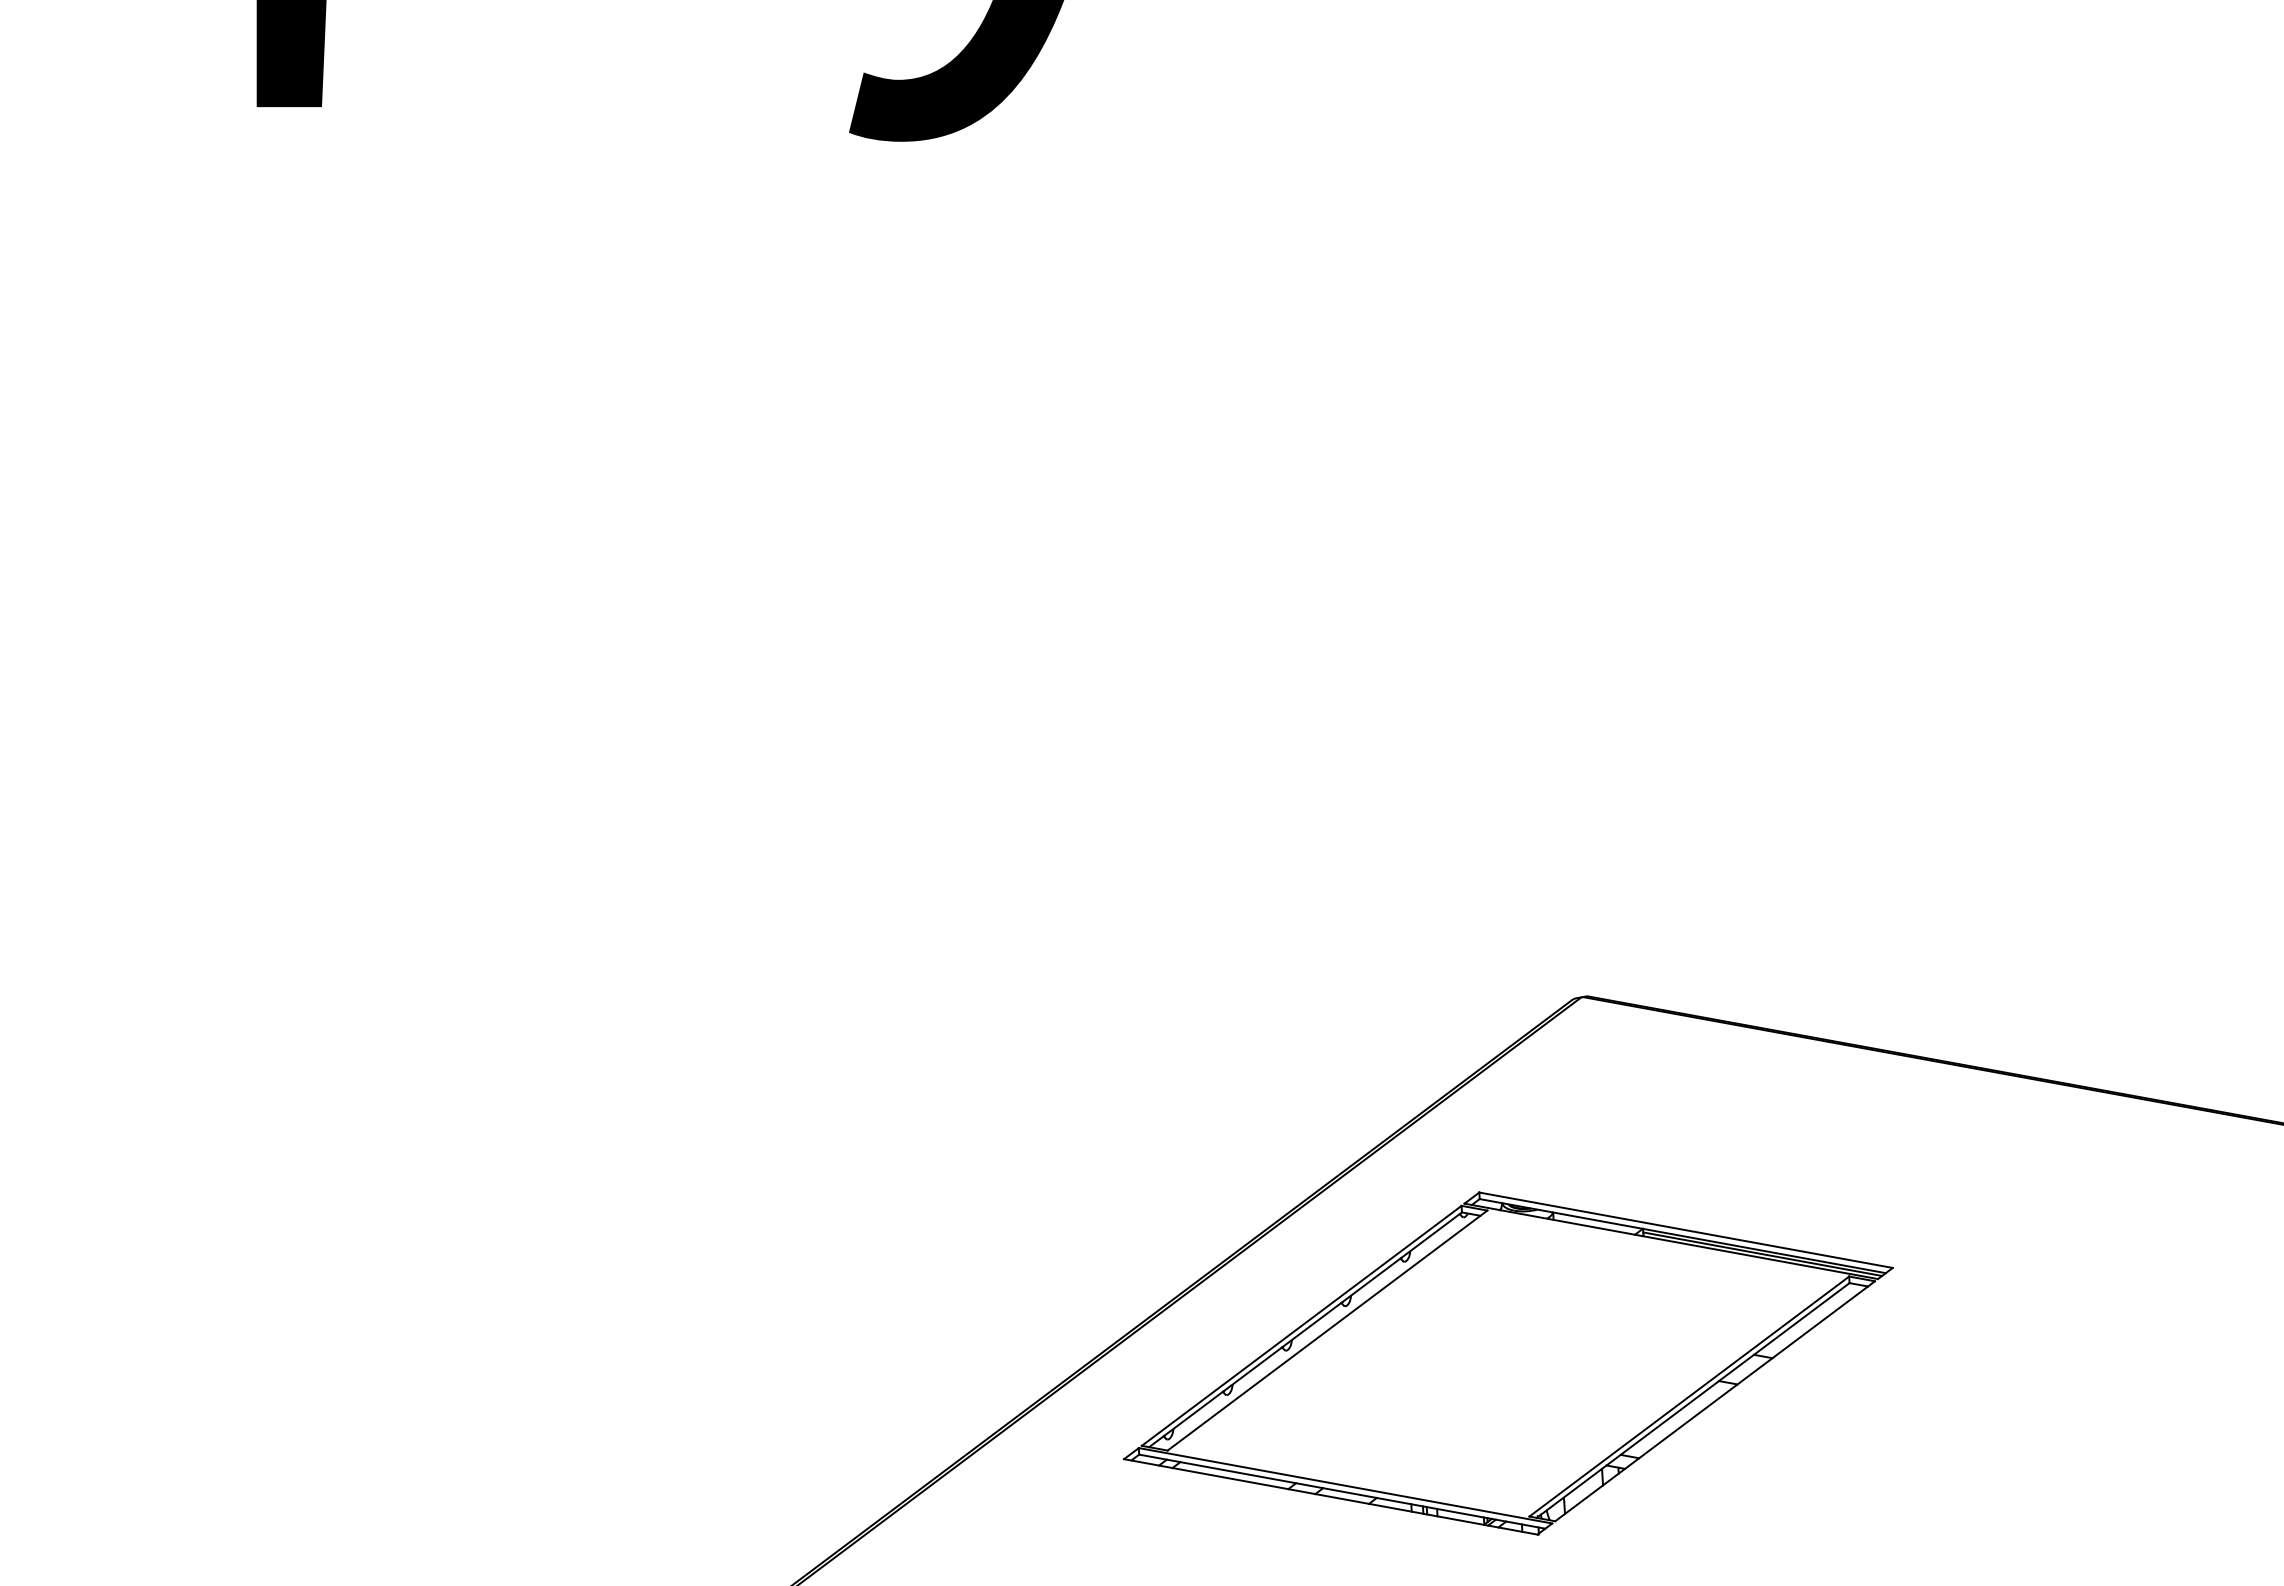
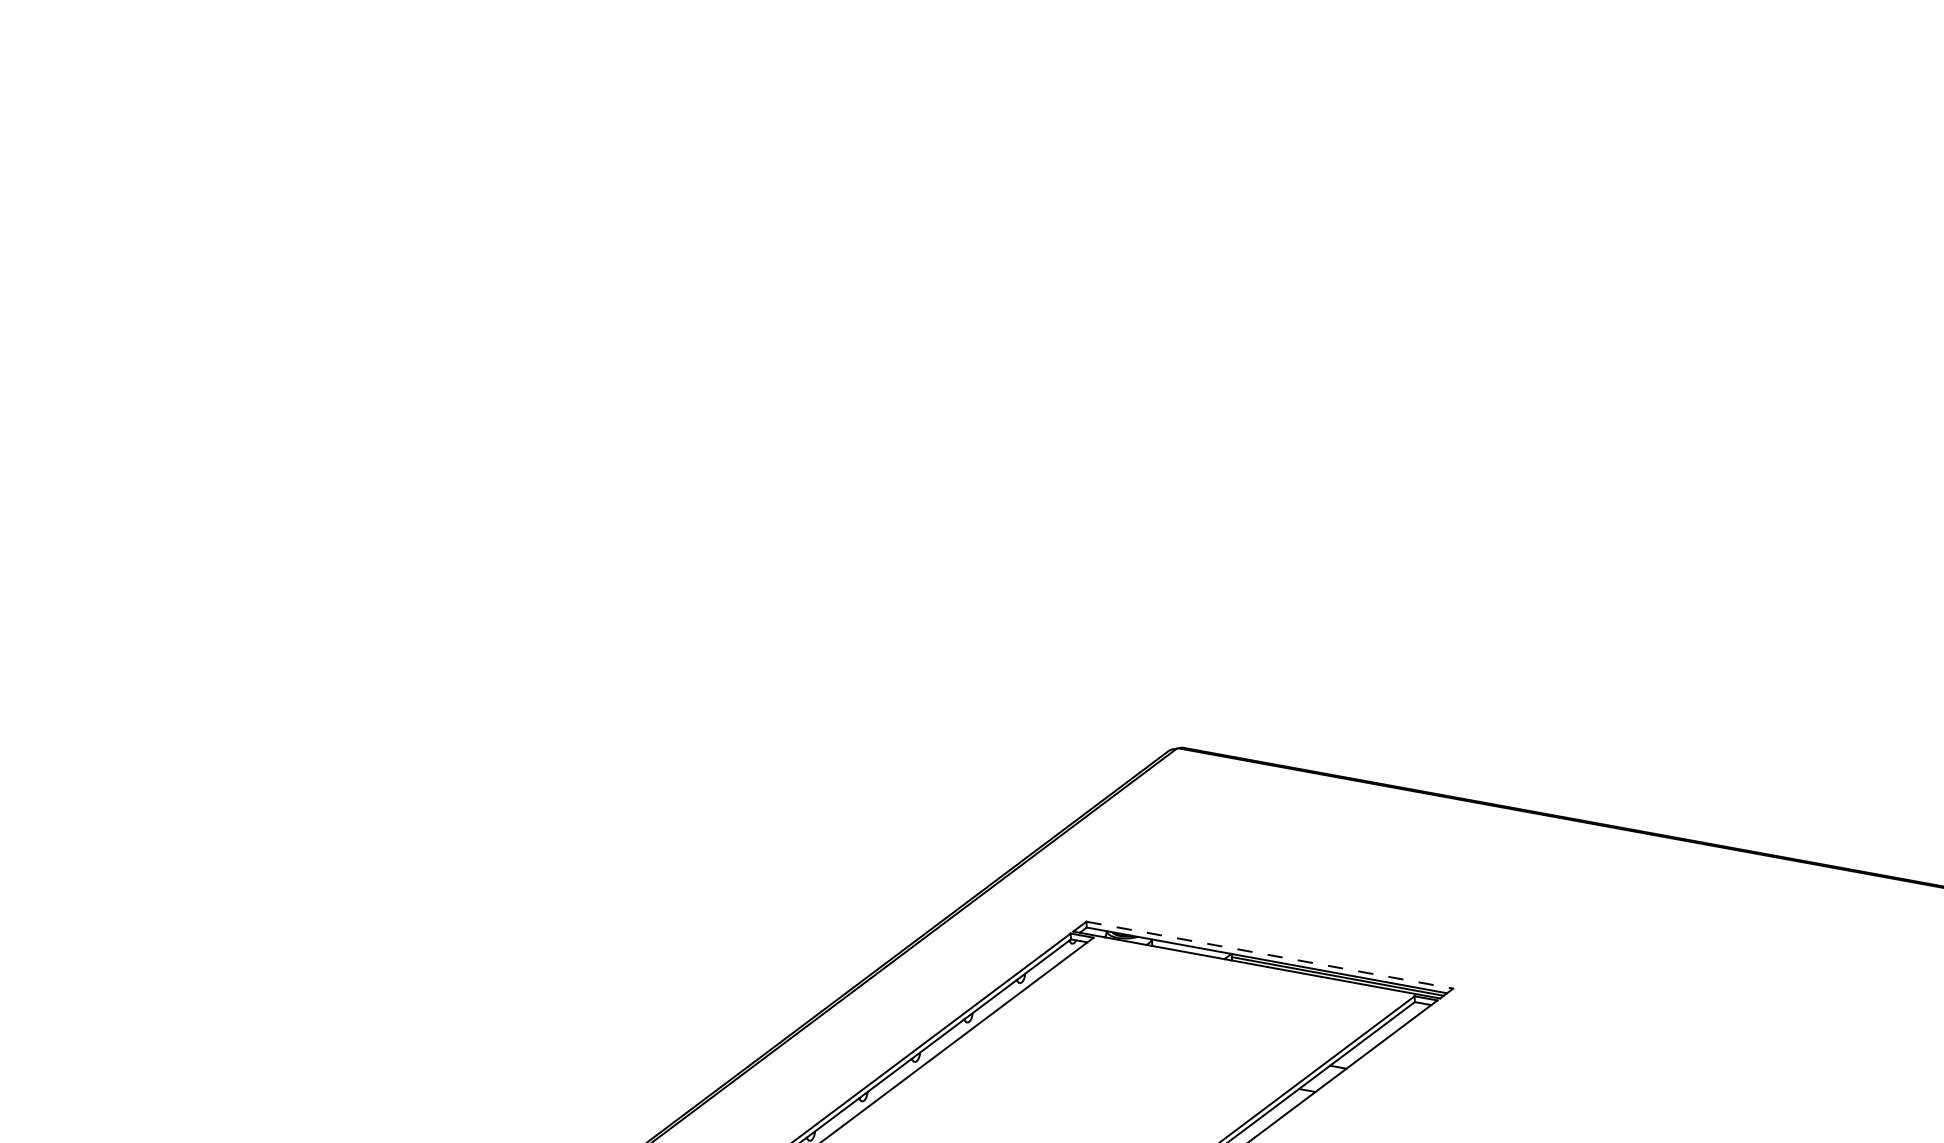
line: (1686, 1230) -> (1270, 955), solid -> dashed

